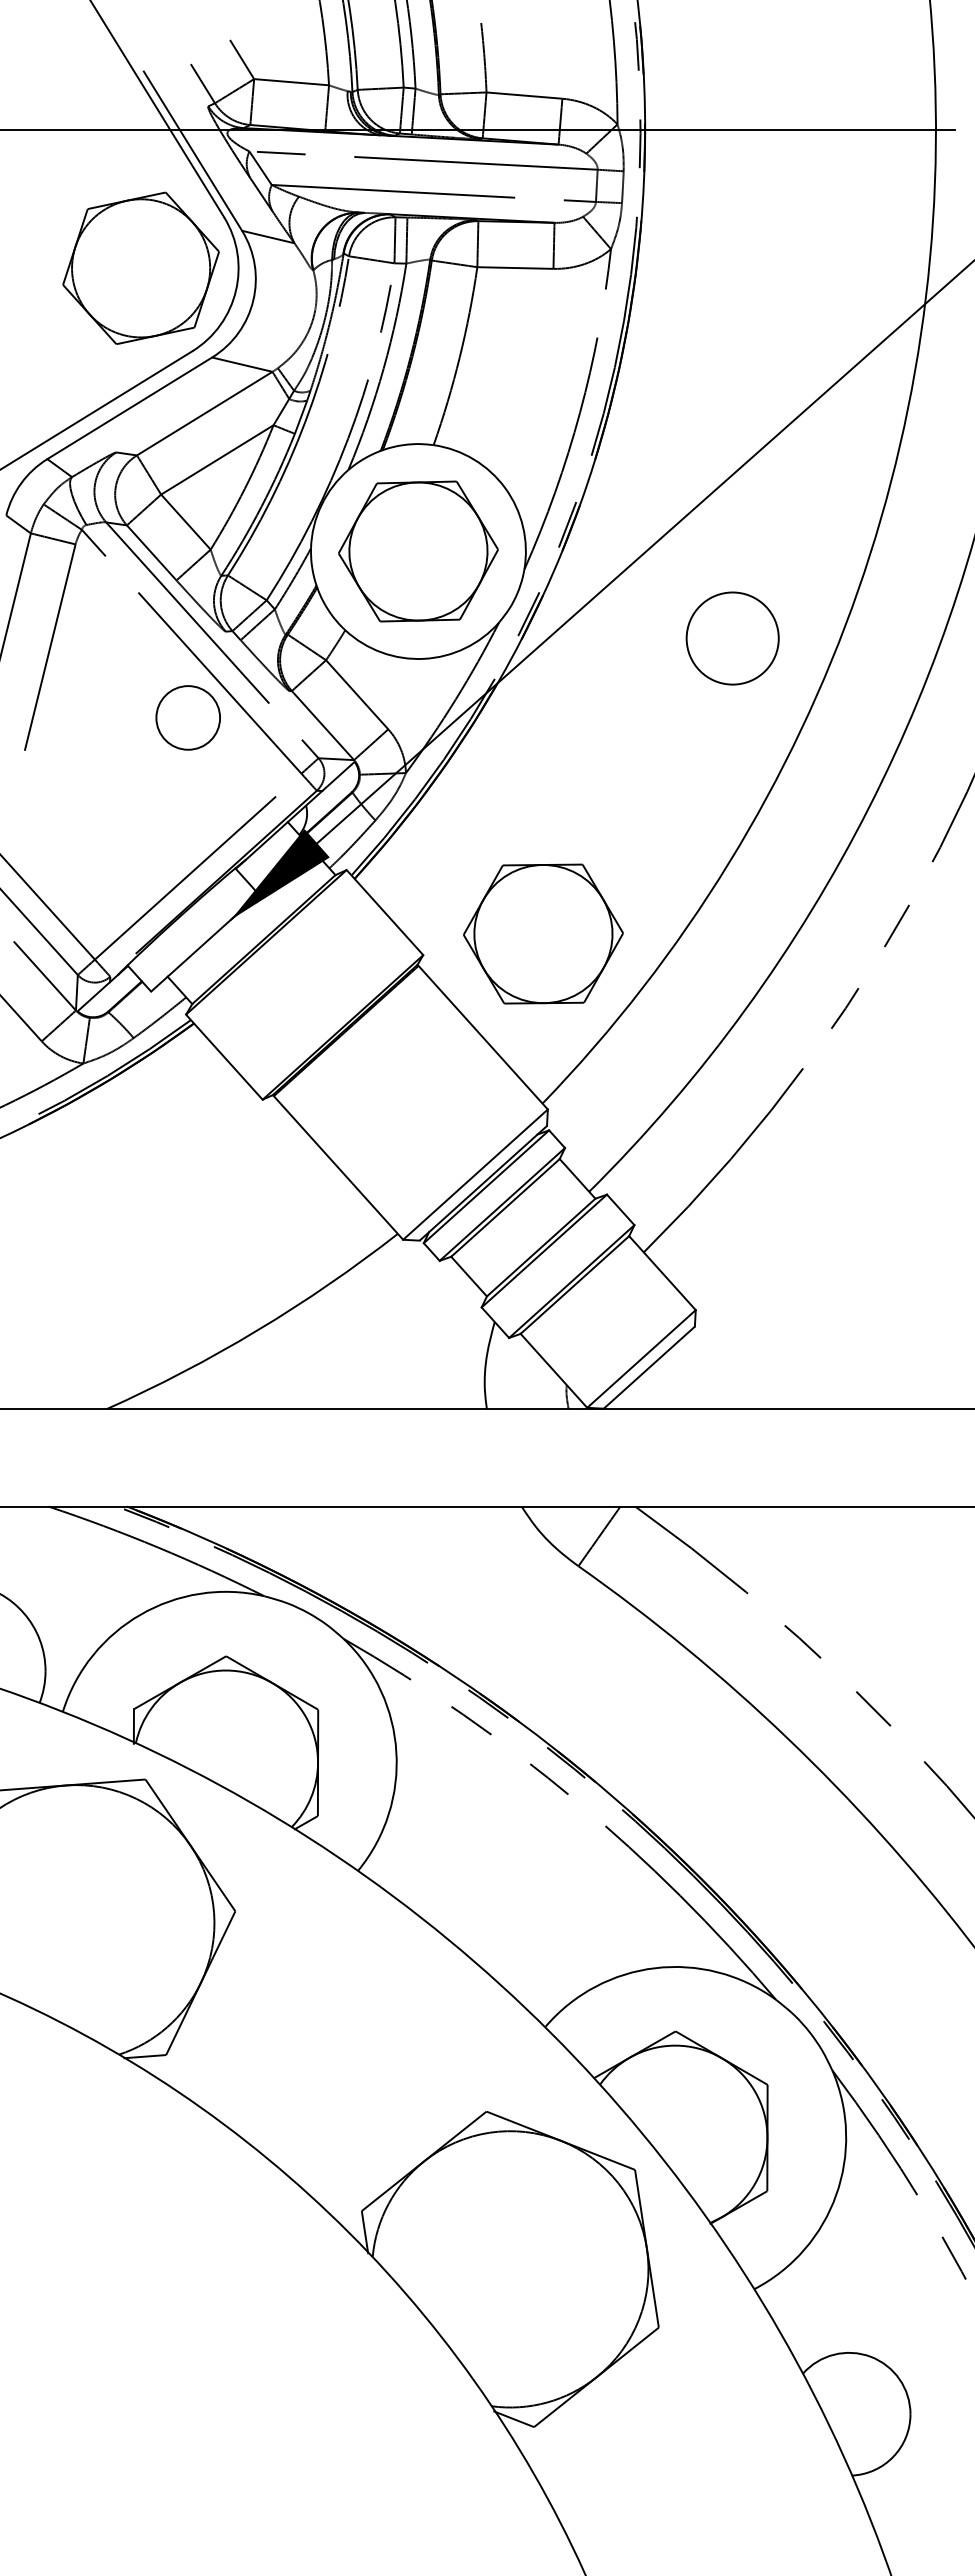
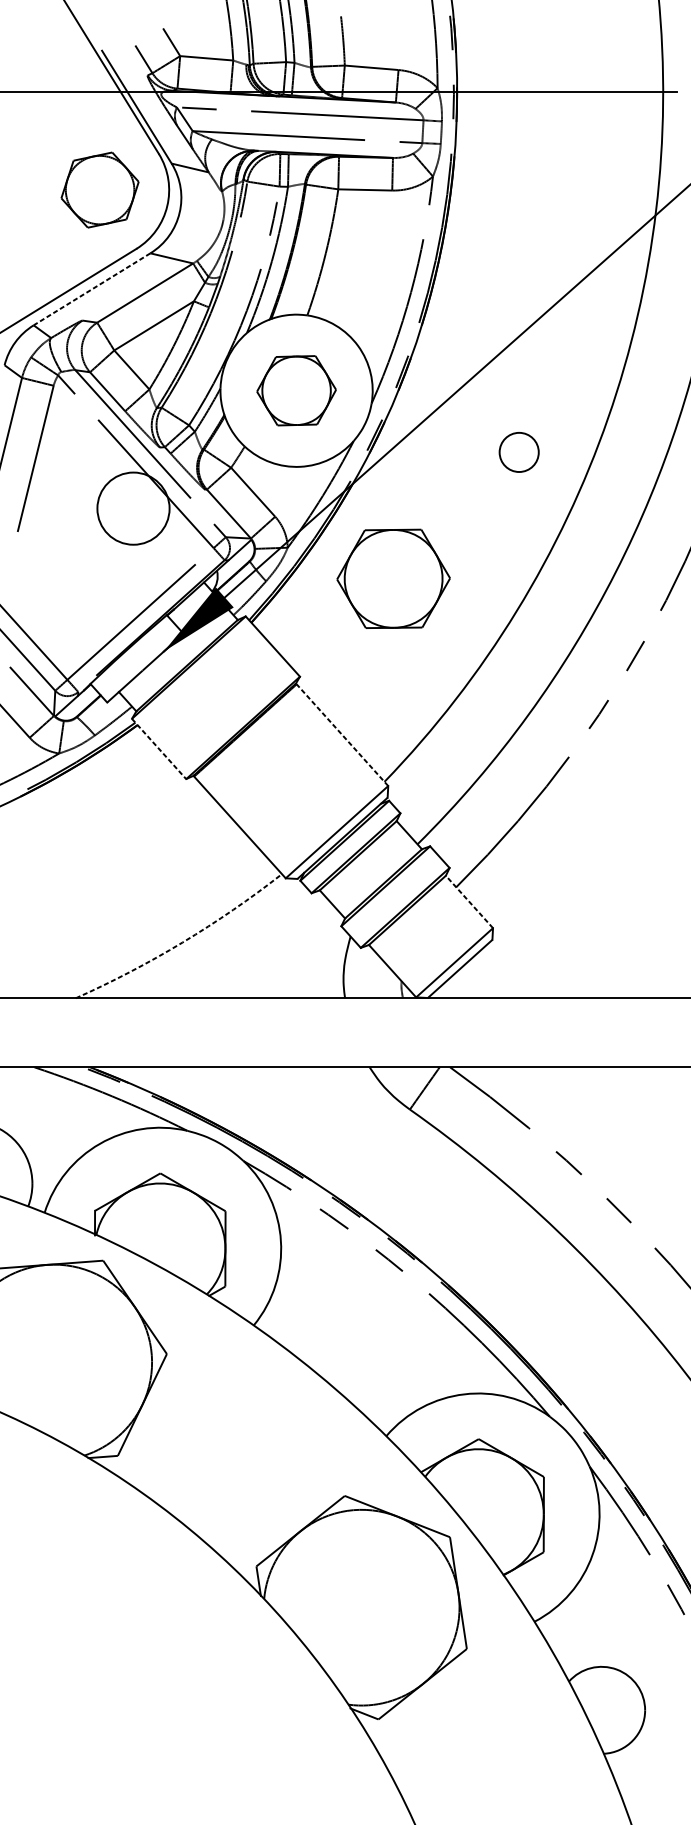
part: (140, 267) -> (99, 189), size x0.7
line: (129, 408) -> (91, 289), solid -> dashed
part: (418, 551) -> (296, 390), size x0.7
circle: (732, 638) -> (519, 452), size x0.6
circle: (188, 717) -> (133, 508), size x1.6
part: (543, 933) -> (393, 578), moved
line: (483, 1037) -> (342, 735), solid -> dashed
line: (224, 1057) -> (159, 749), solid -> dashed
line: (662, 1273) -> (469, 902), solid -> dashed
arc: (257, 1330) -> (182, 942), solid -> dashed

